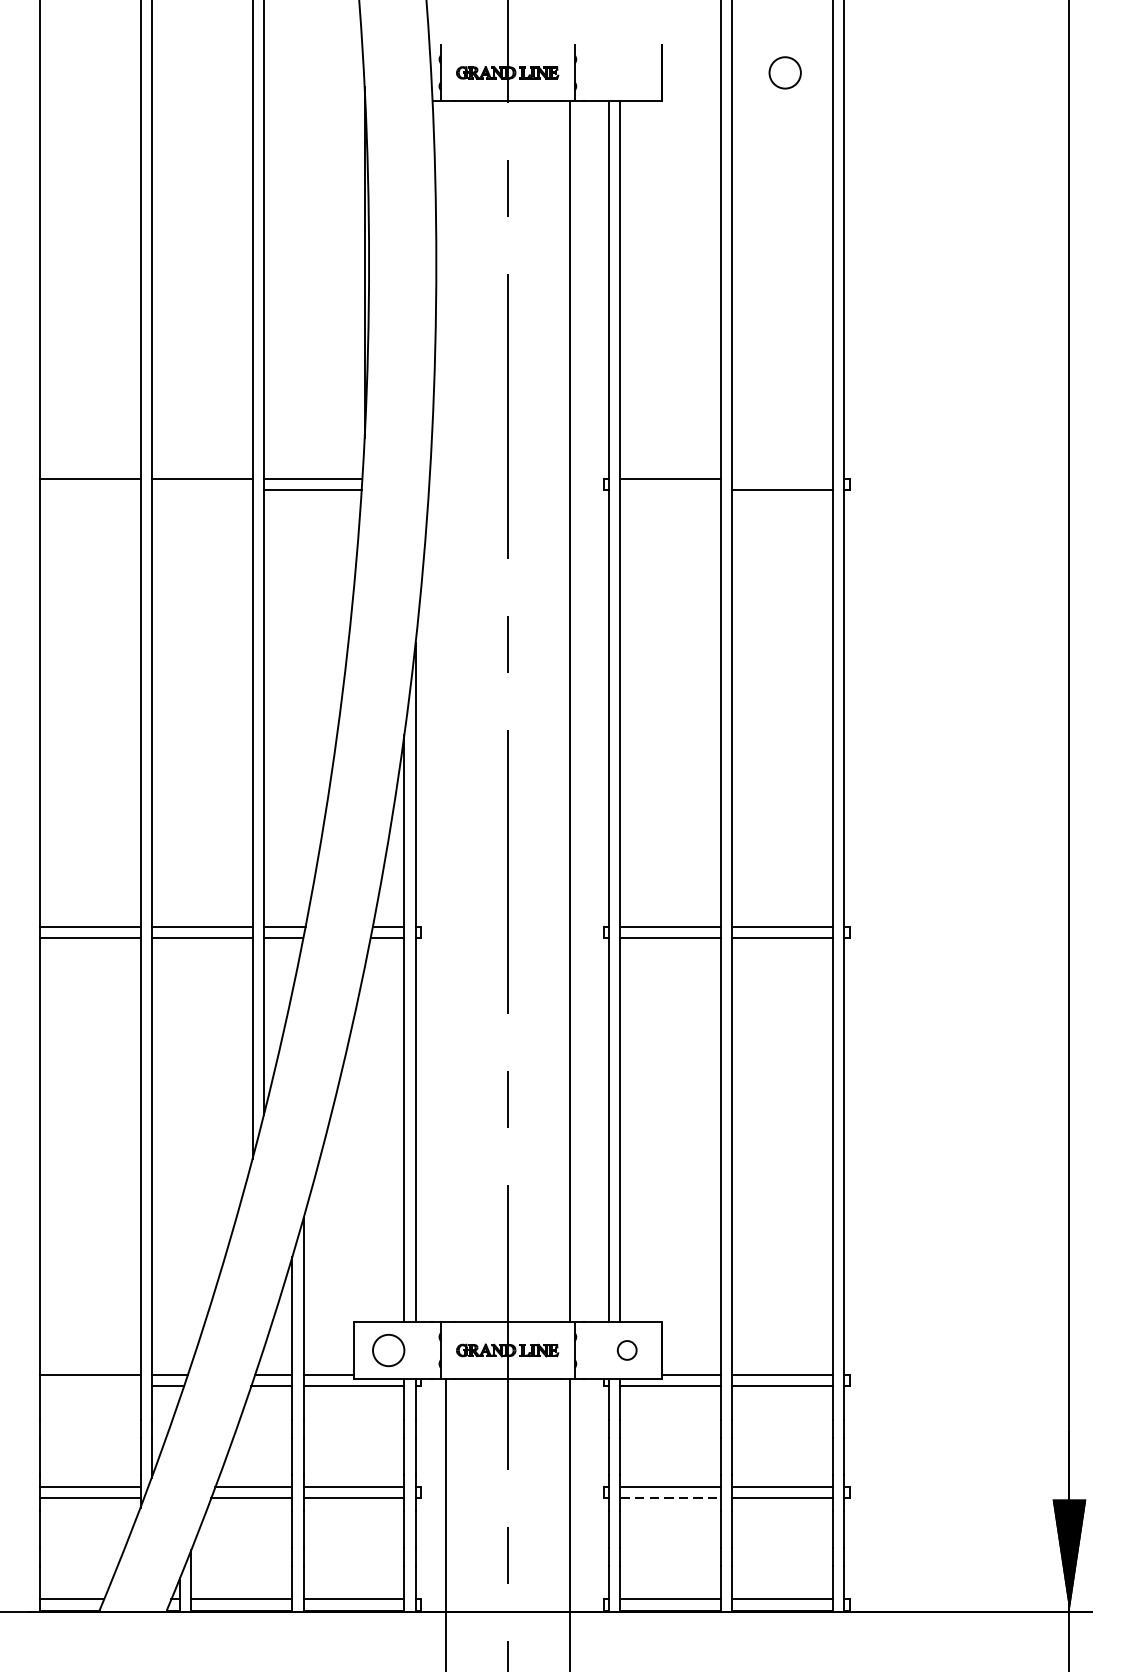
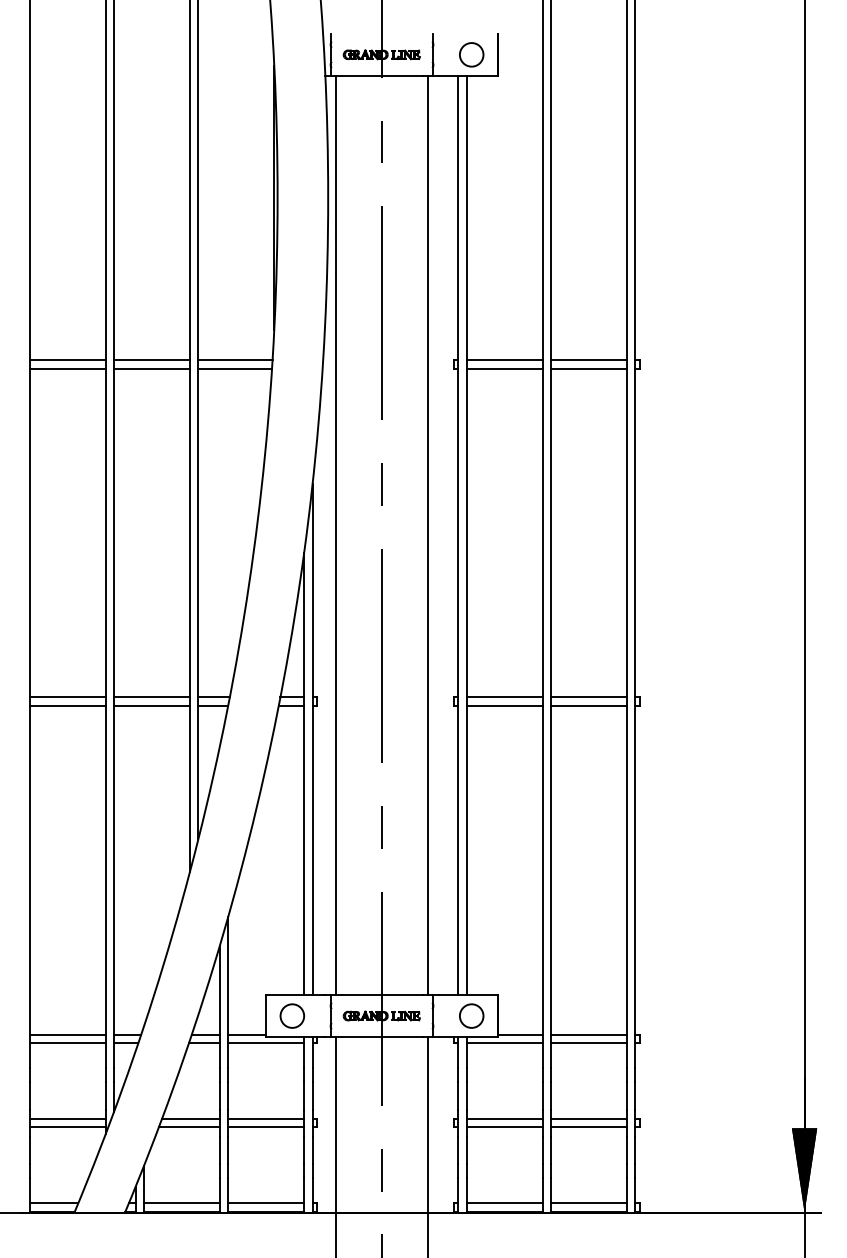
circle: (784, 72) -> (471, 54), moved
line: (782, 479) -> (588, 360), added
line: (89, 489) -> (67, 368), added
line: (201, 489) -> (151, 368), added
line: (670, 489) -> (504, 368), added
line: (446, 711) -> (335, 535), added
circle: (626, 1349) -> (471, 1015), size x1.67
line: (89, 1386) -> (67, 1043), added
line: (670, 1498) -> (504, 1127), dashed -> solid

